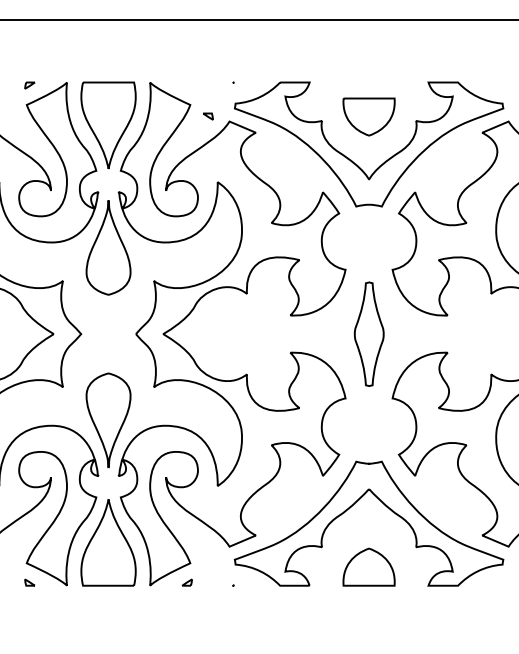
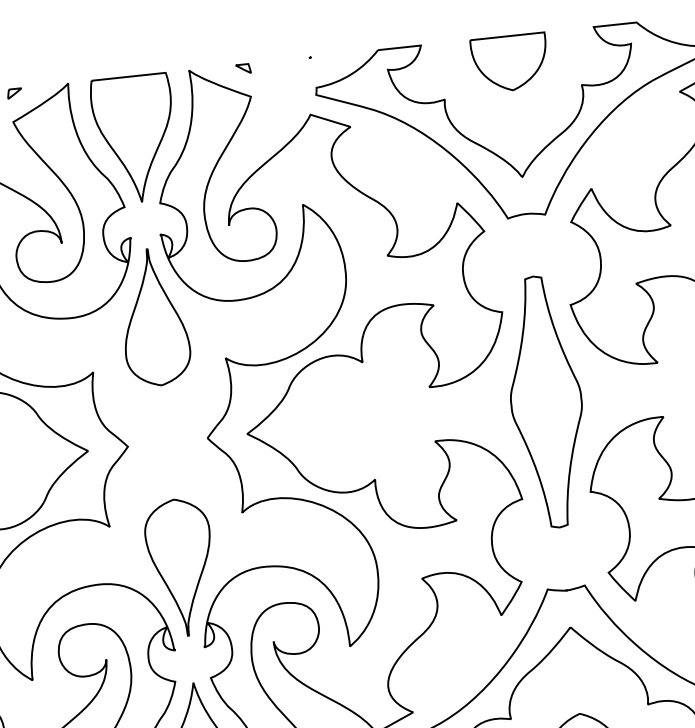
part: (208, 116) -> (243, 68), moved
part: (368, 116) -> (509, 62), moved
part: (369, 334) -> (547, 402), size x1.67

